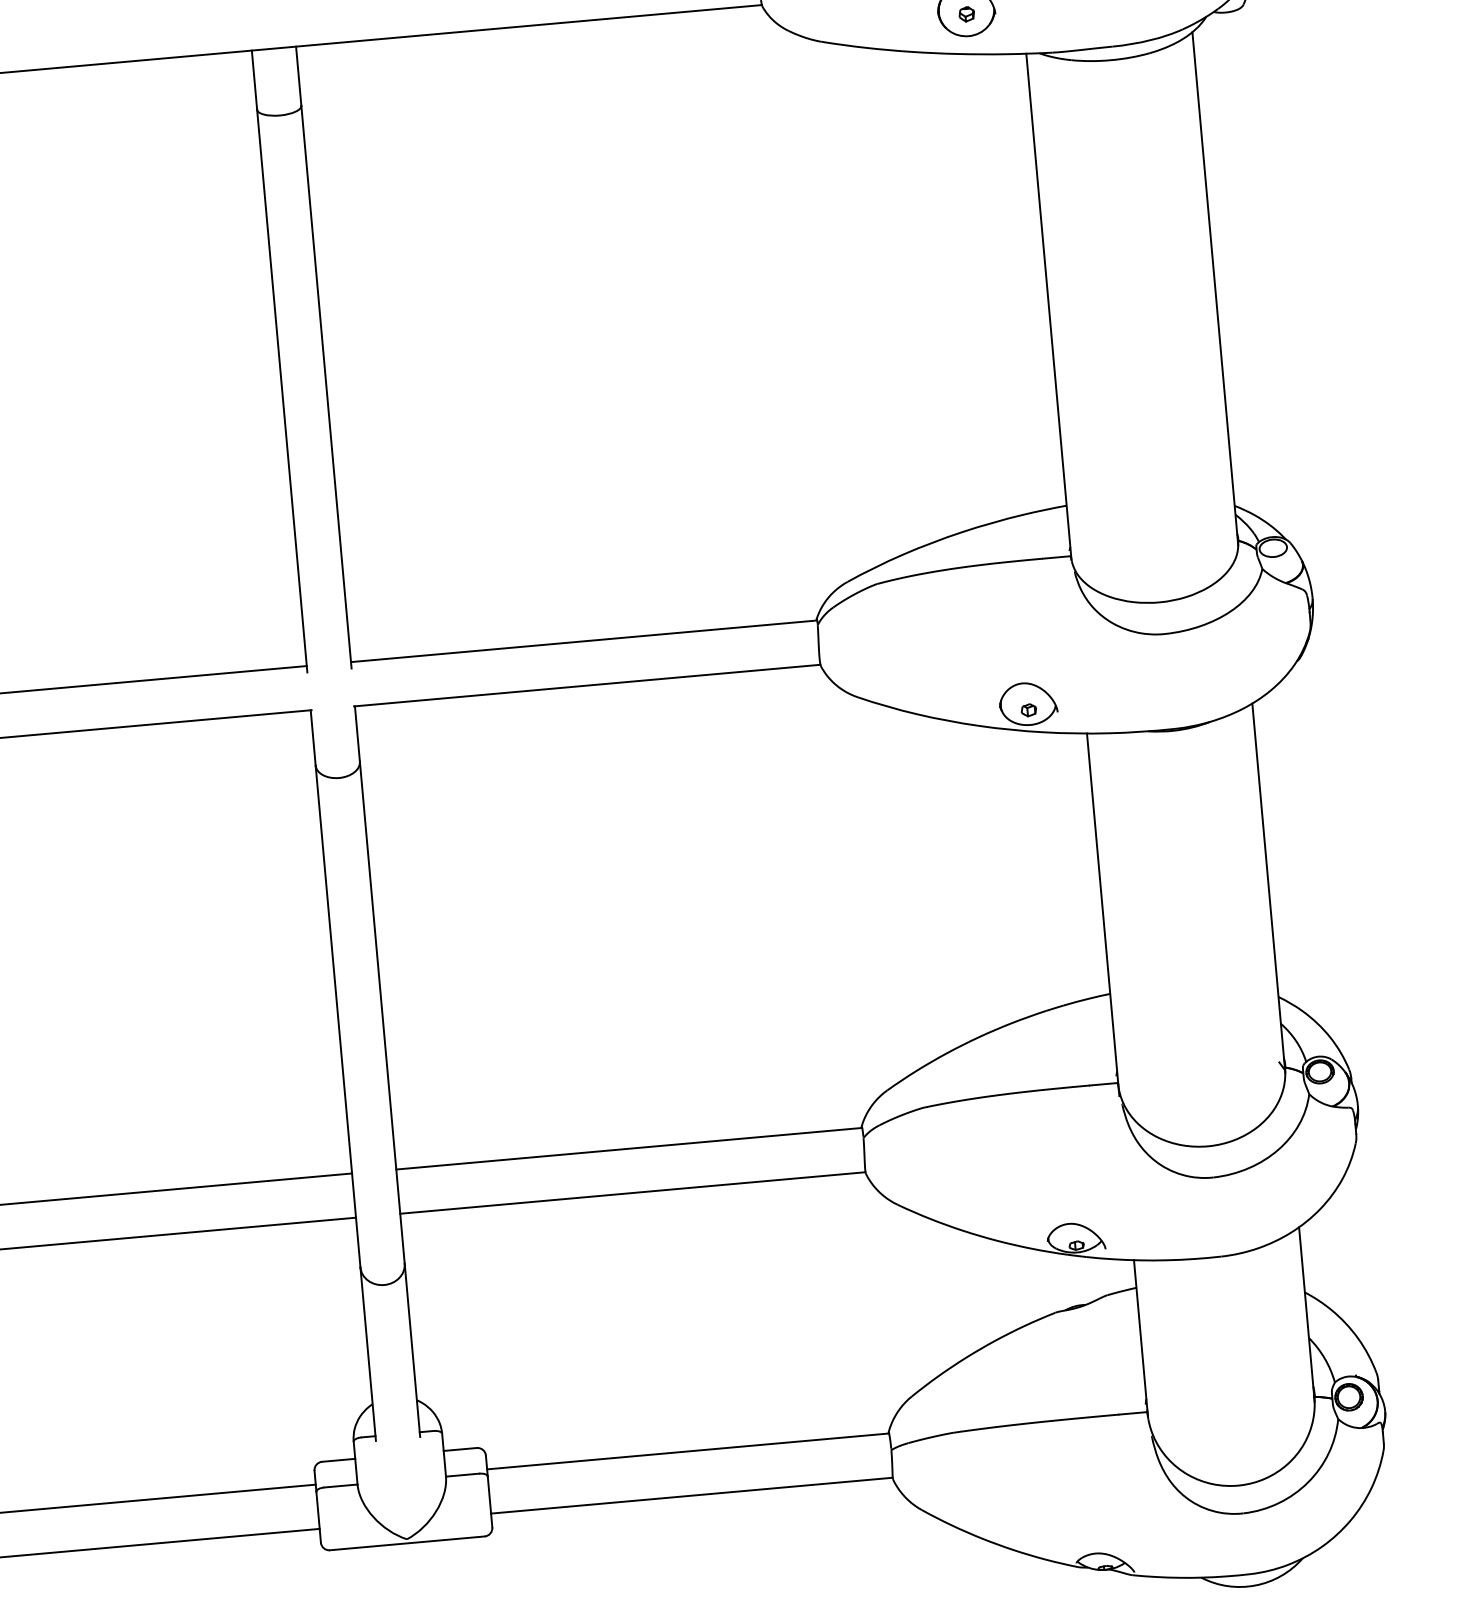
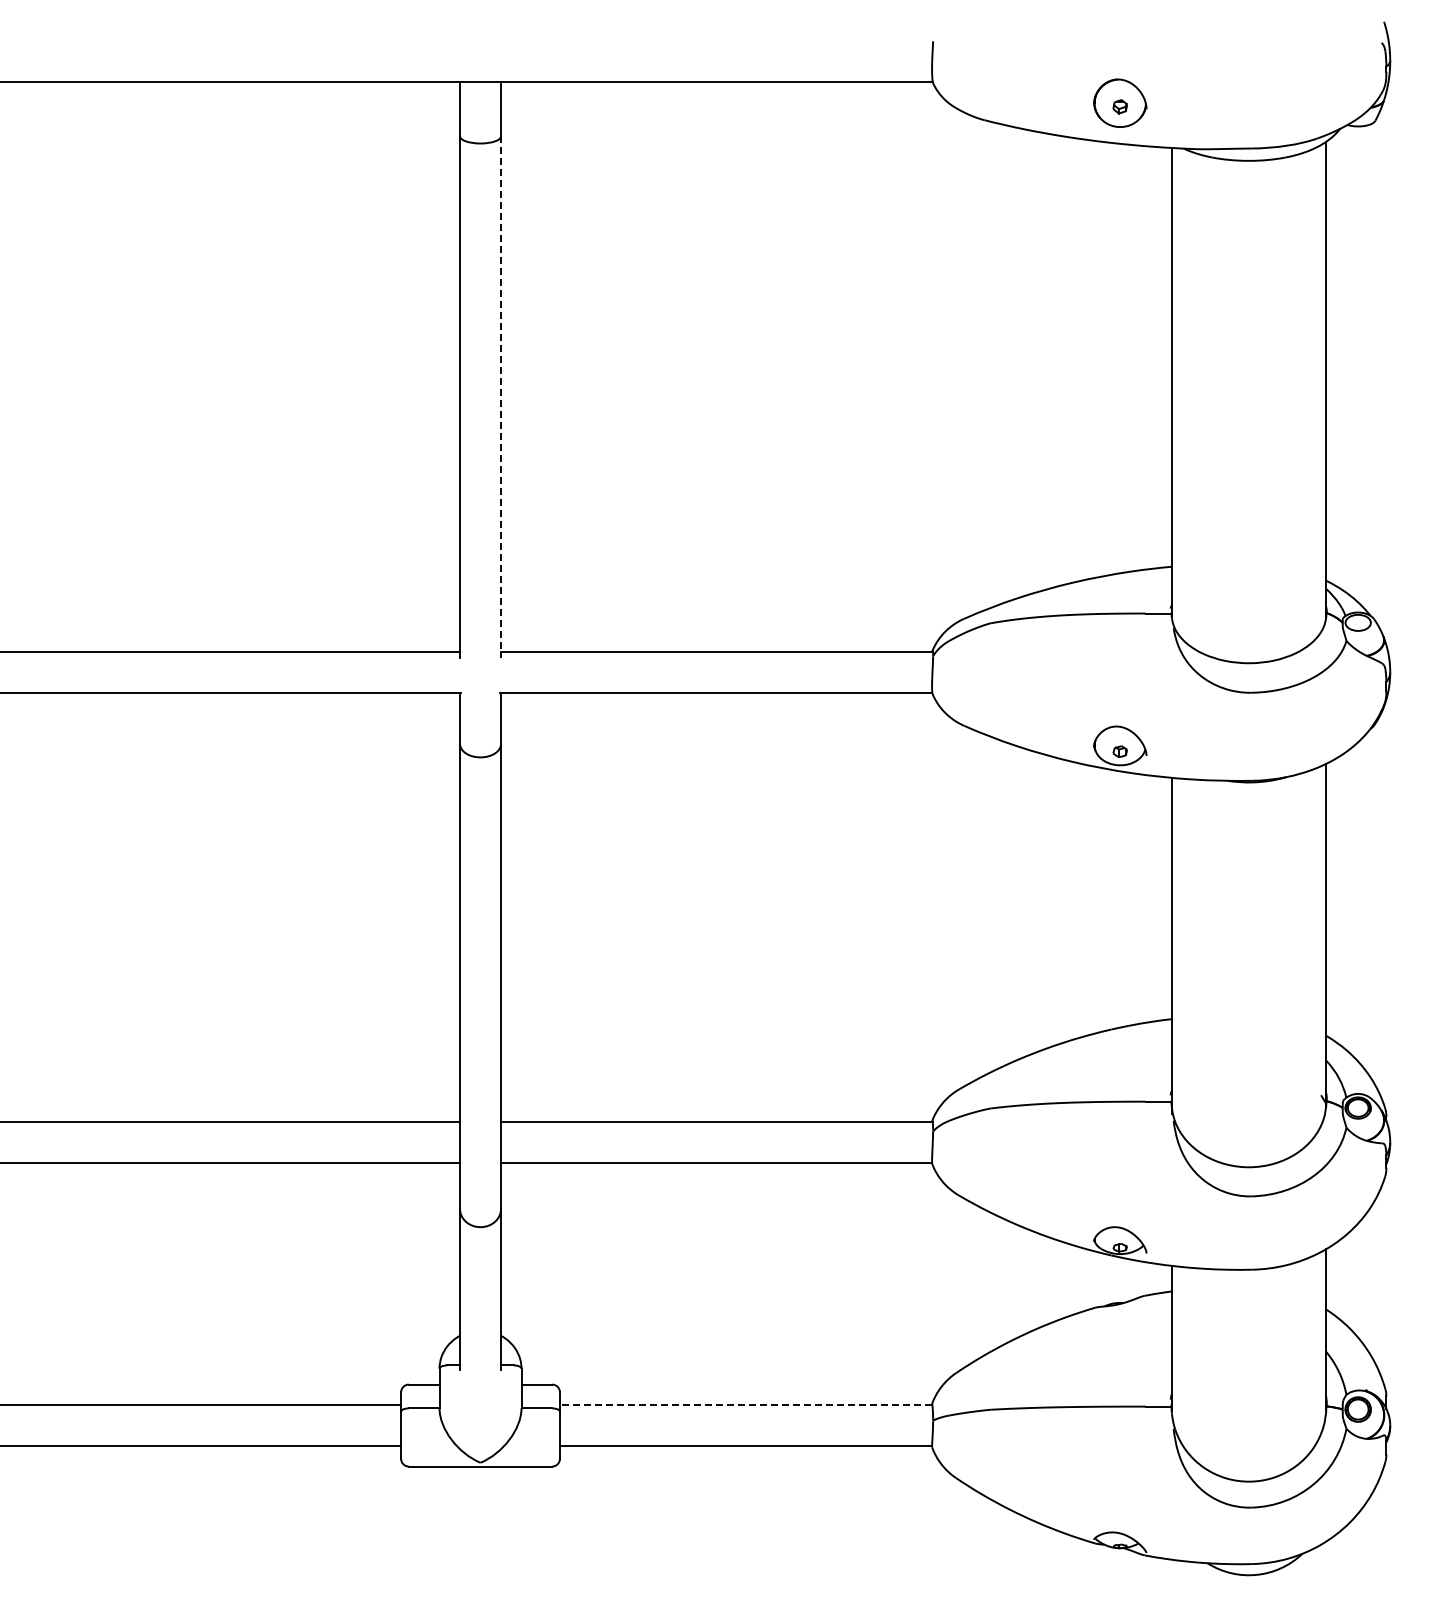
line: (327, 387) -> (501, 397), solid -> dashed
line: (687, 1451) -> (745, 1405), solid -> dashed

